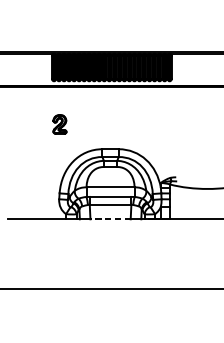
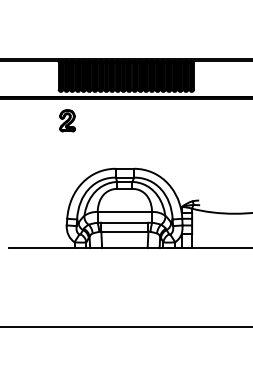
part: (59, 124) -> (67, 120), moved
line: (110, 219) -> (124, 248), dashed -> solid

